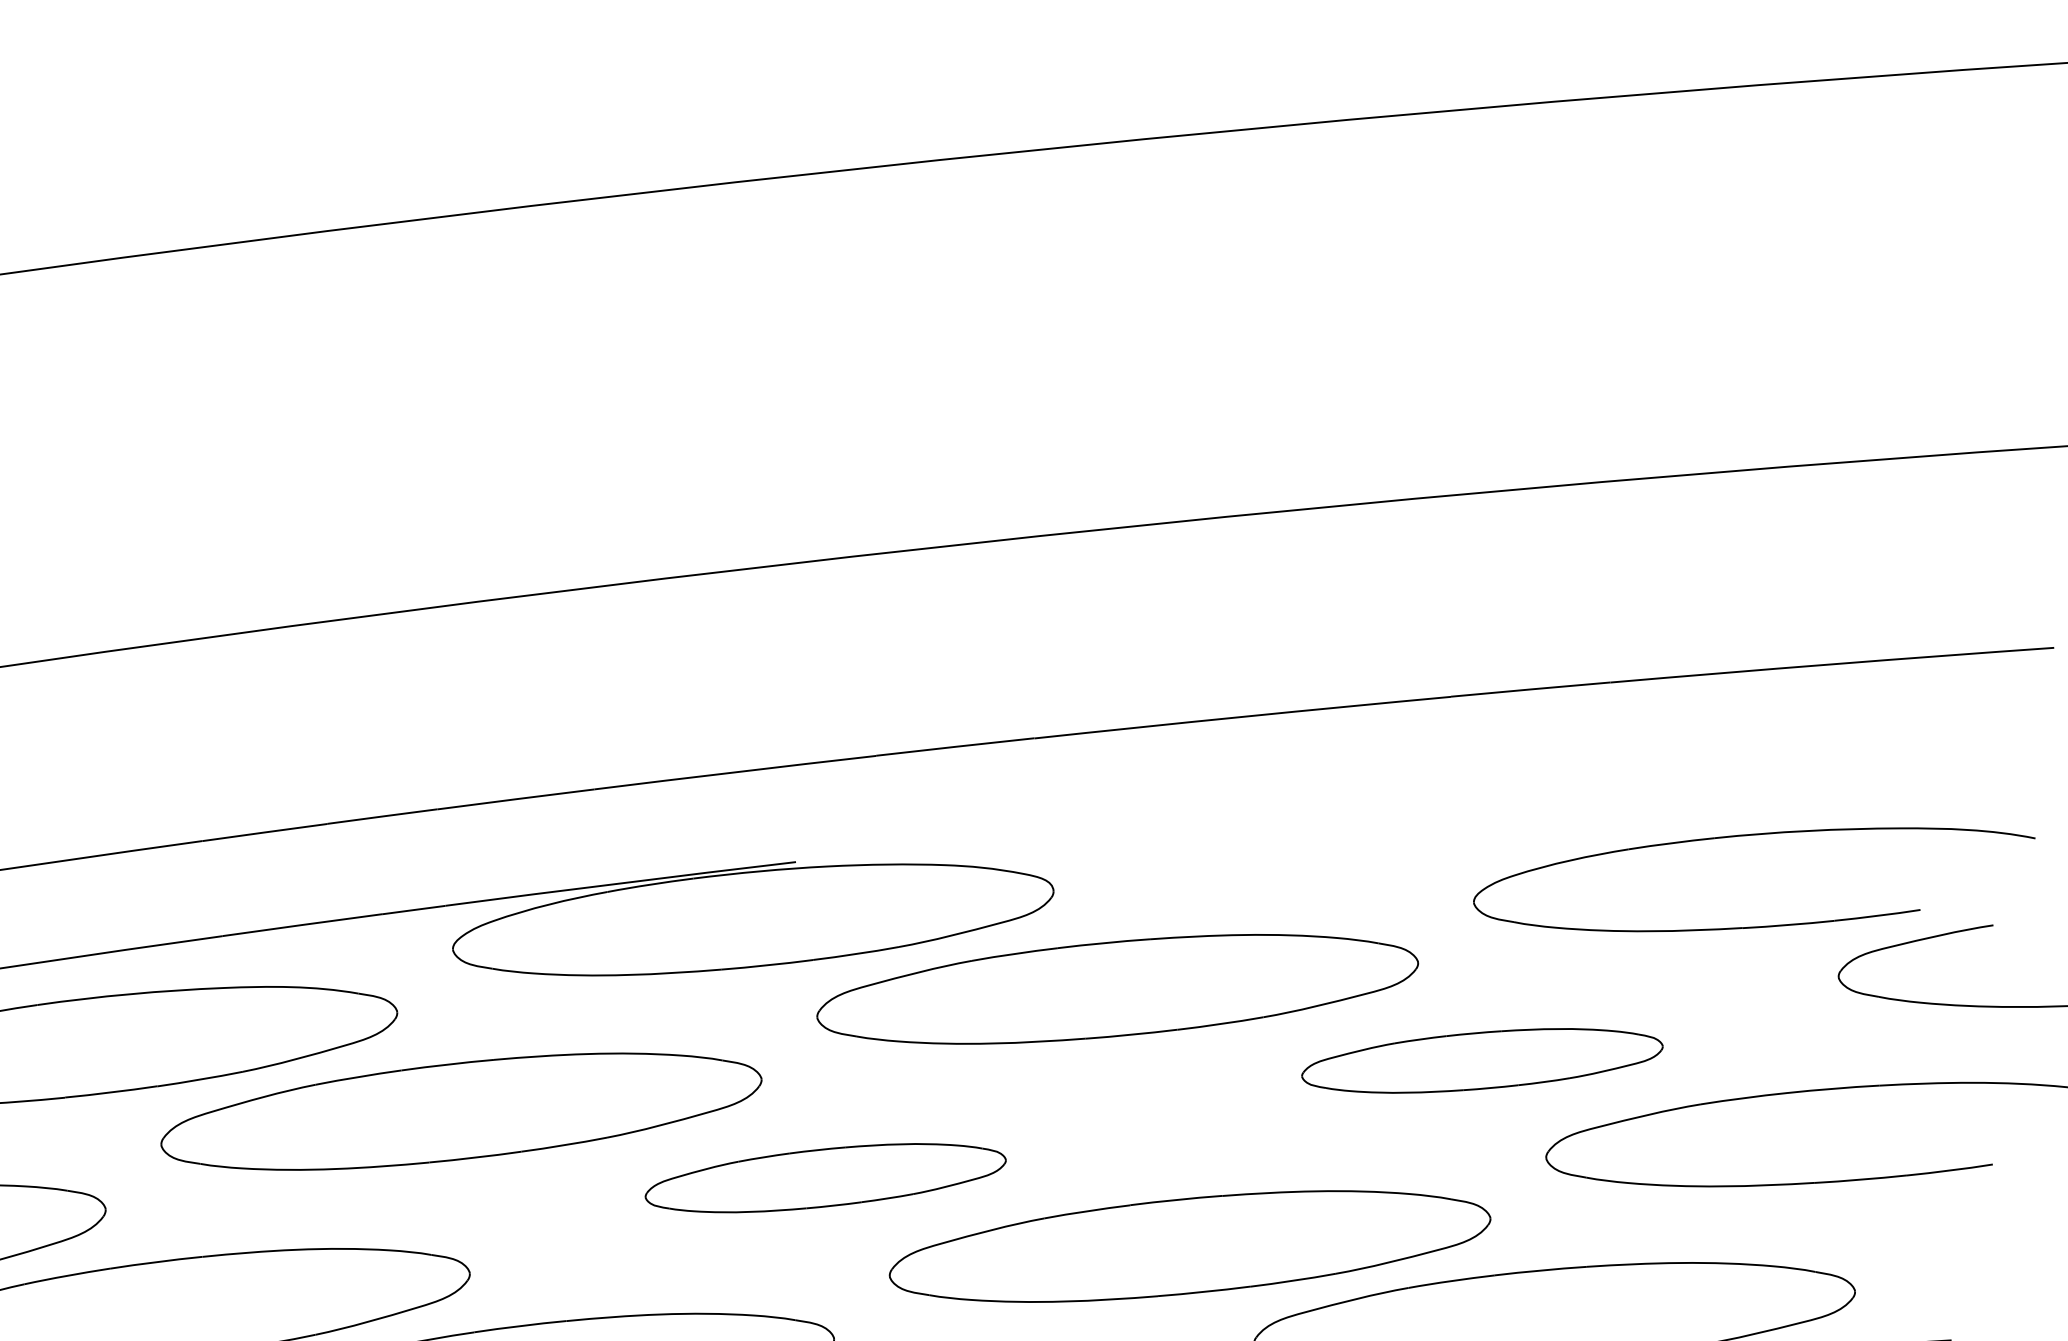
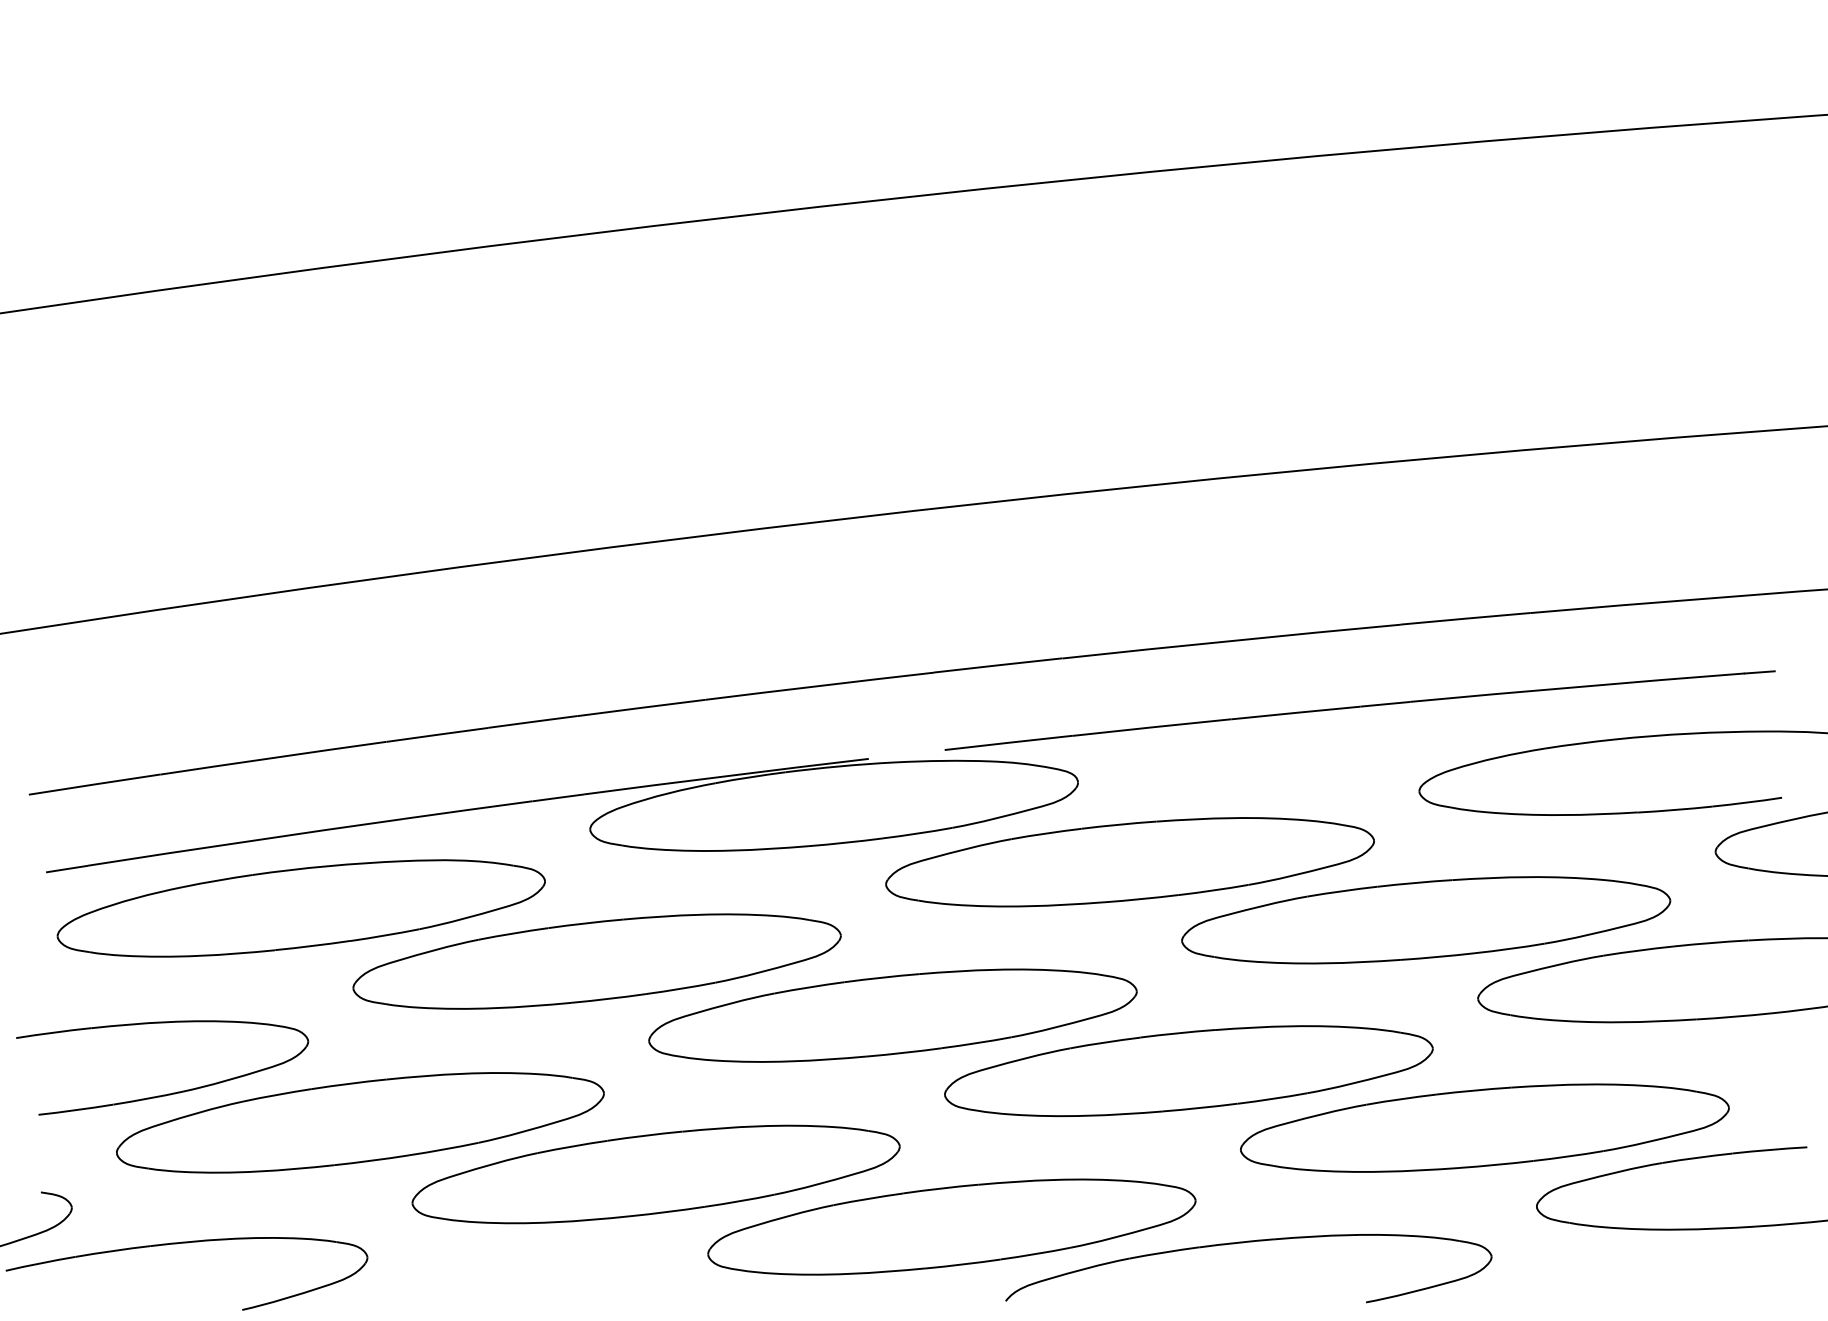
part: (1400, 802) -> (1359, 710), added
part: (1482, 1061) -> (1426, 920), size x1.67
part: (825, 1178) -> (892, 1015), size x1.67

